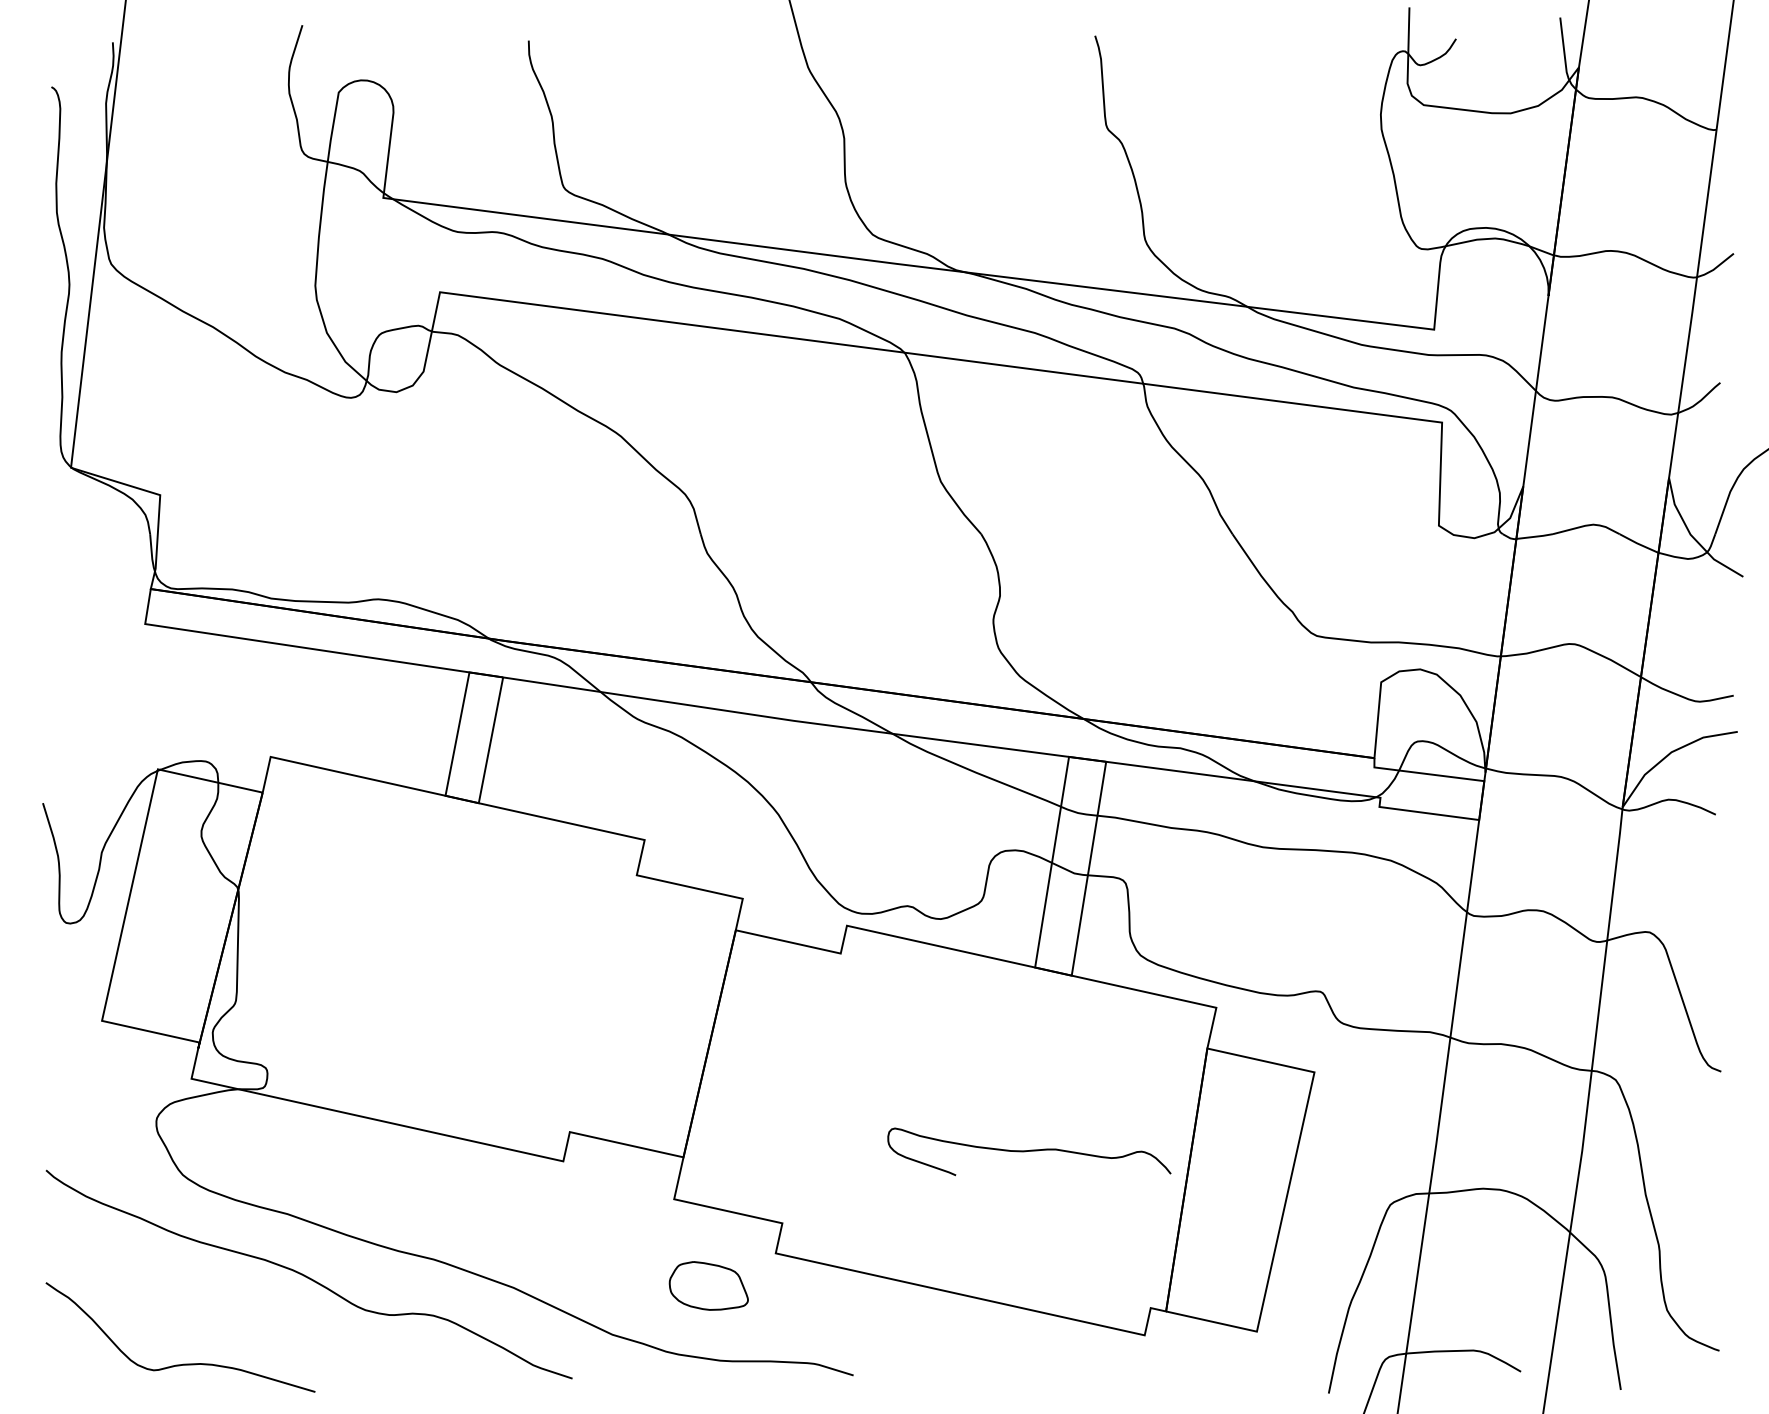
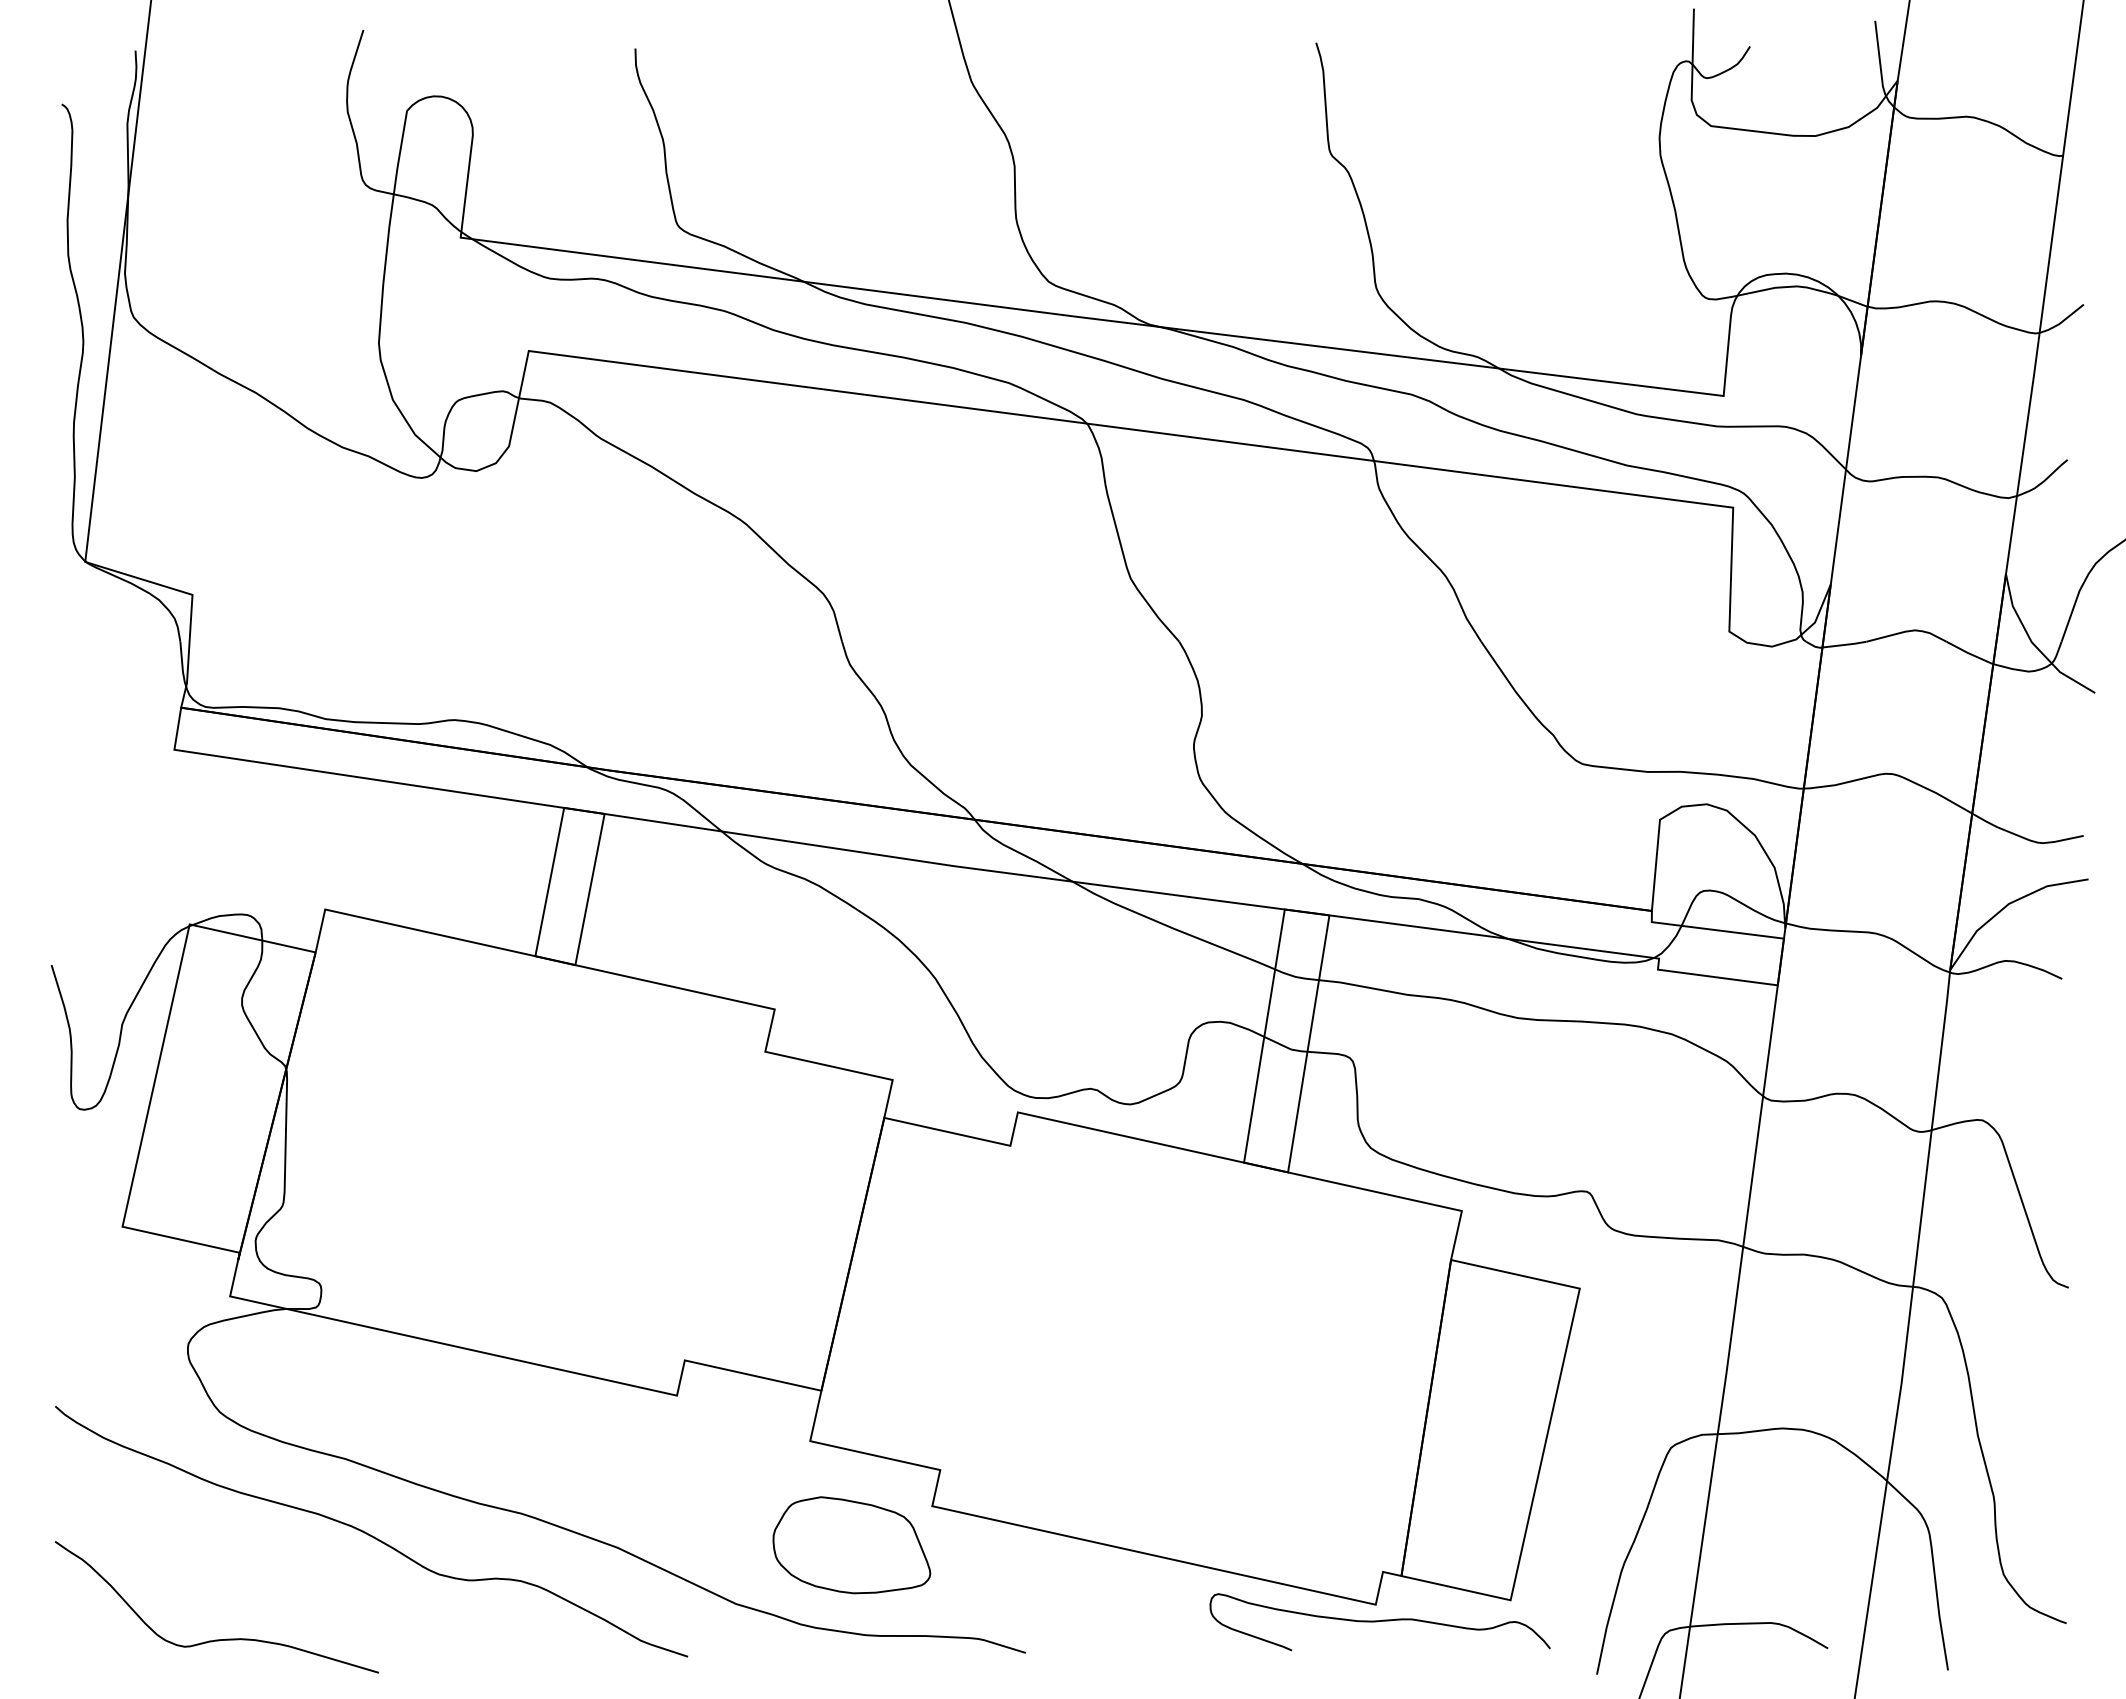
curve: (1028, 1151) -> (1379, 1621), moved
part: (708, 1286) -> (851, 1545), size x1.67

